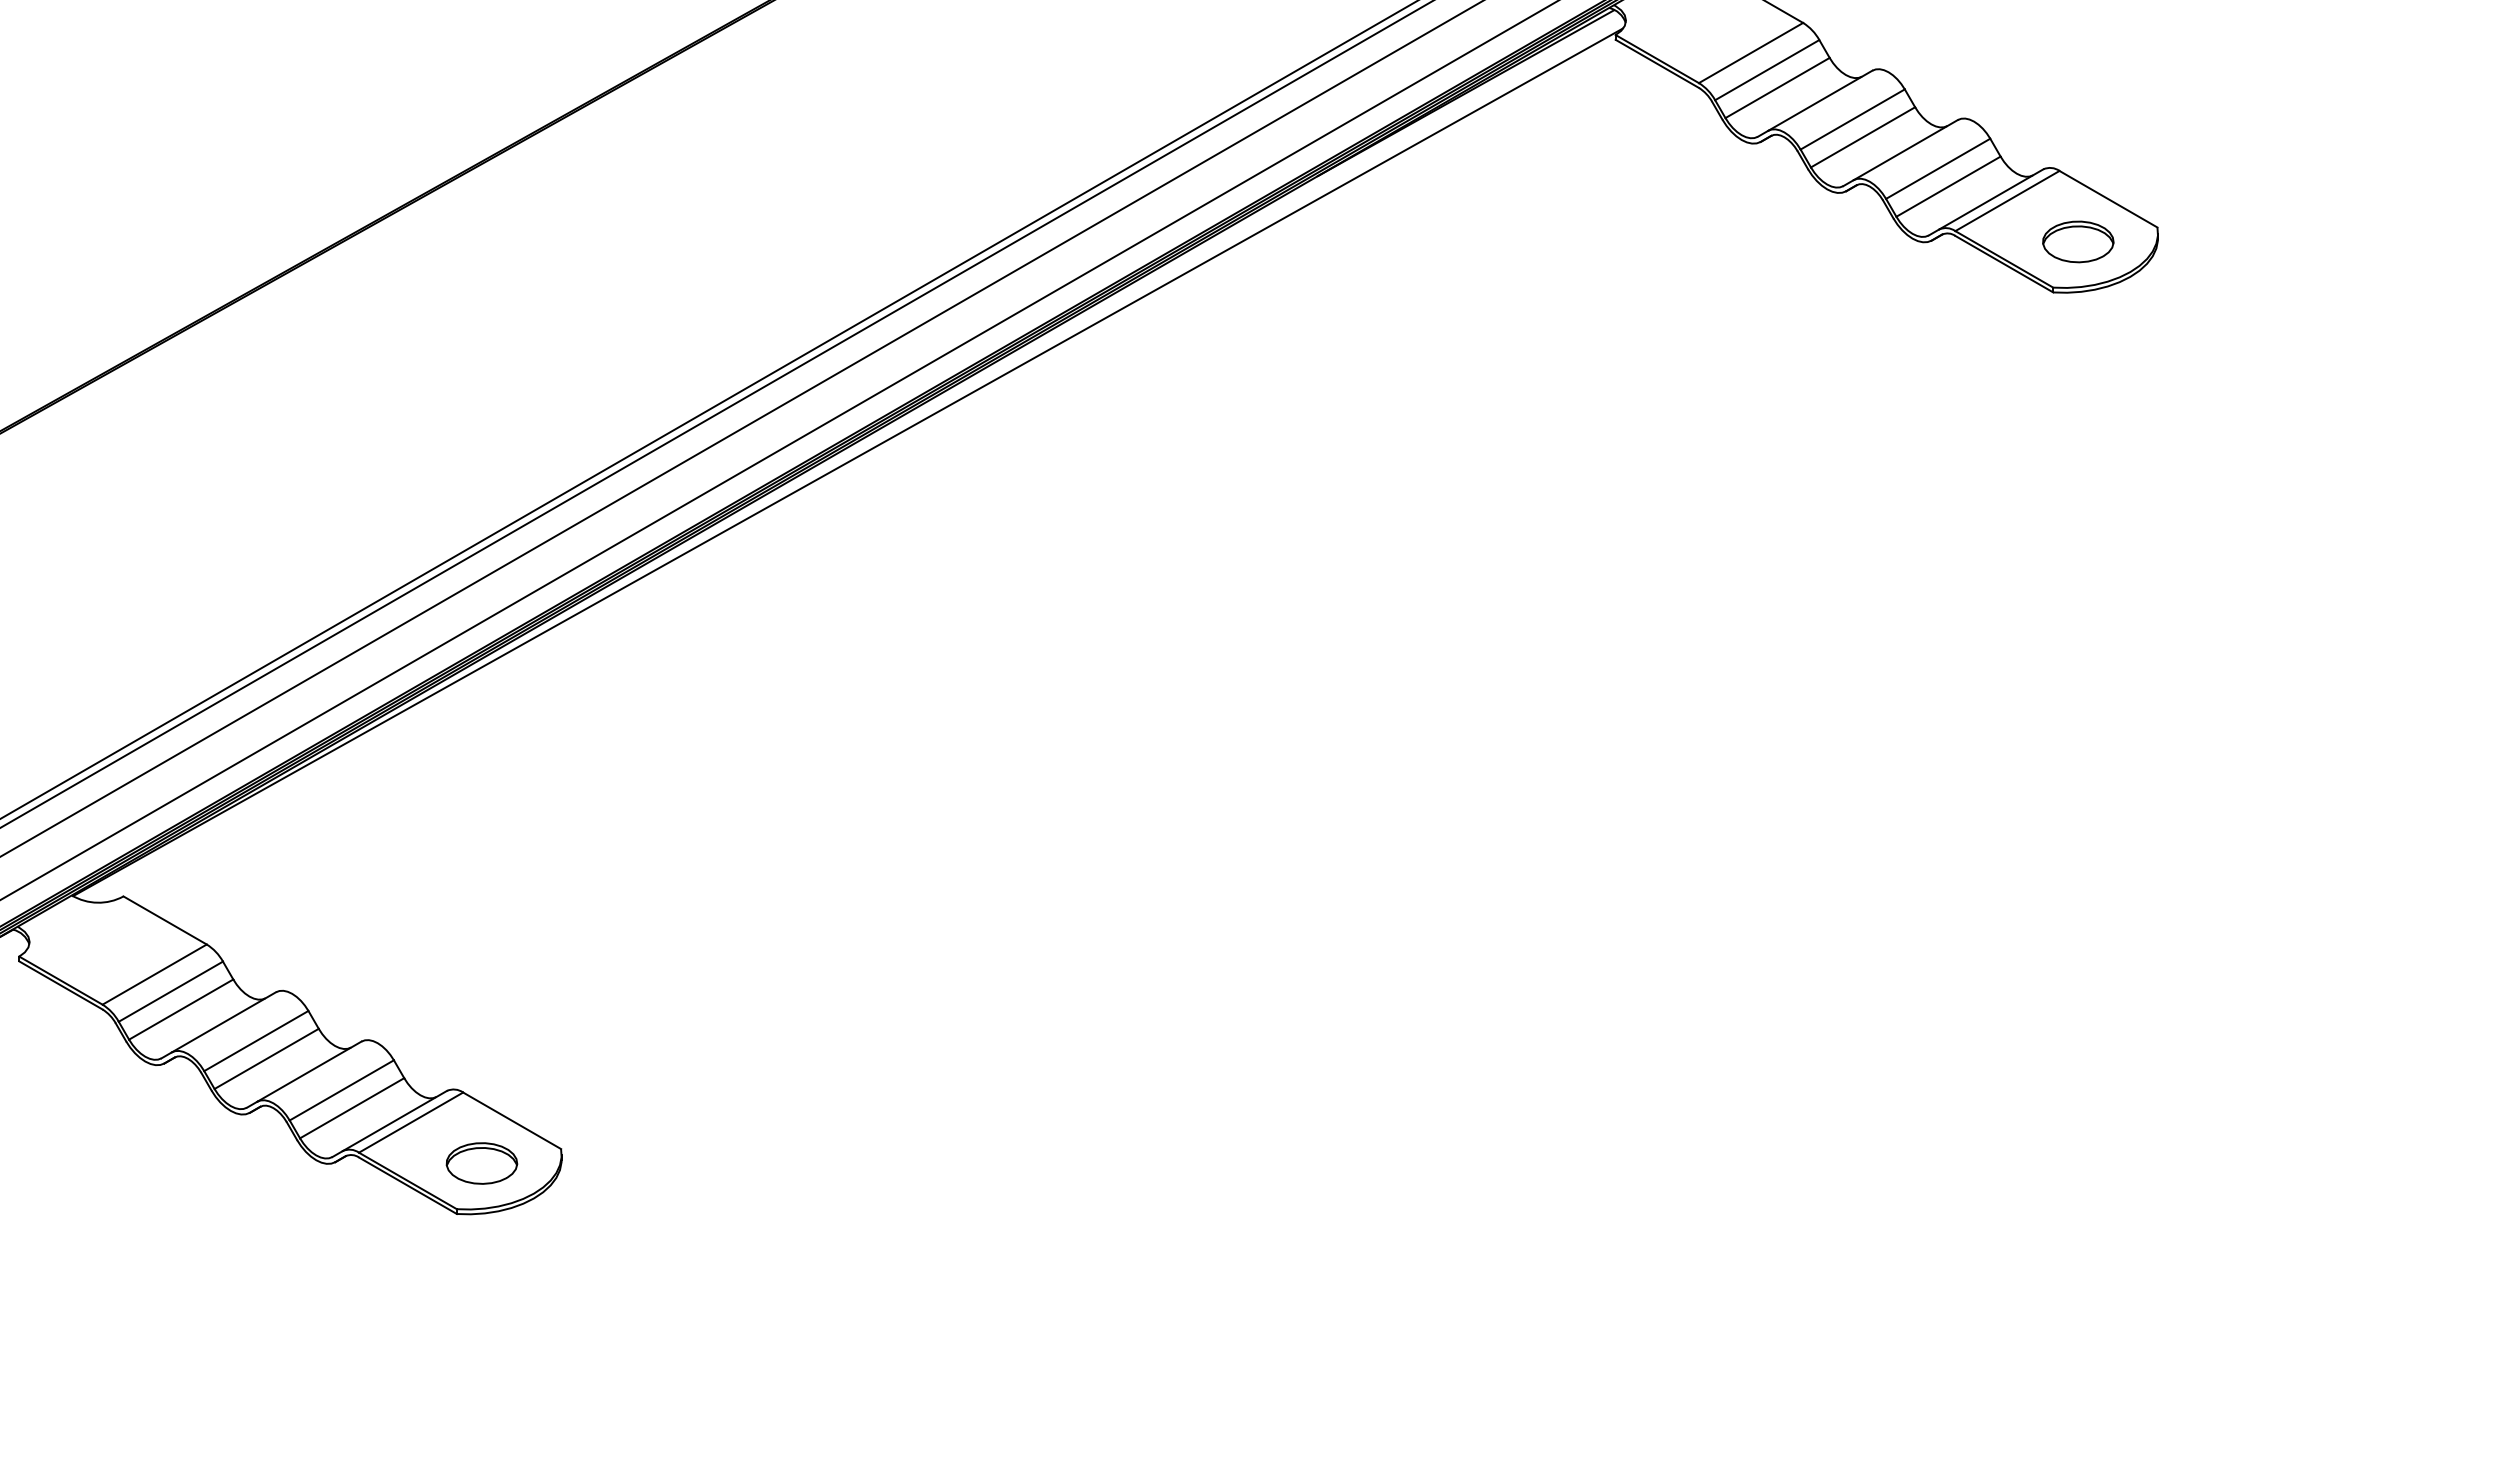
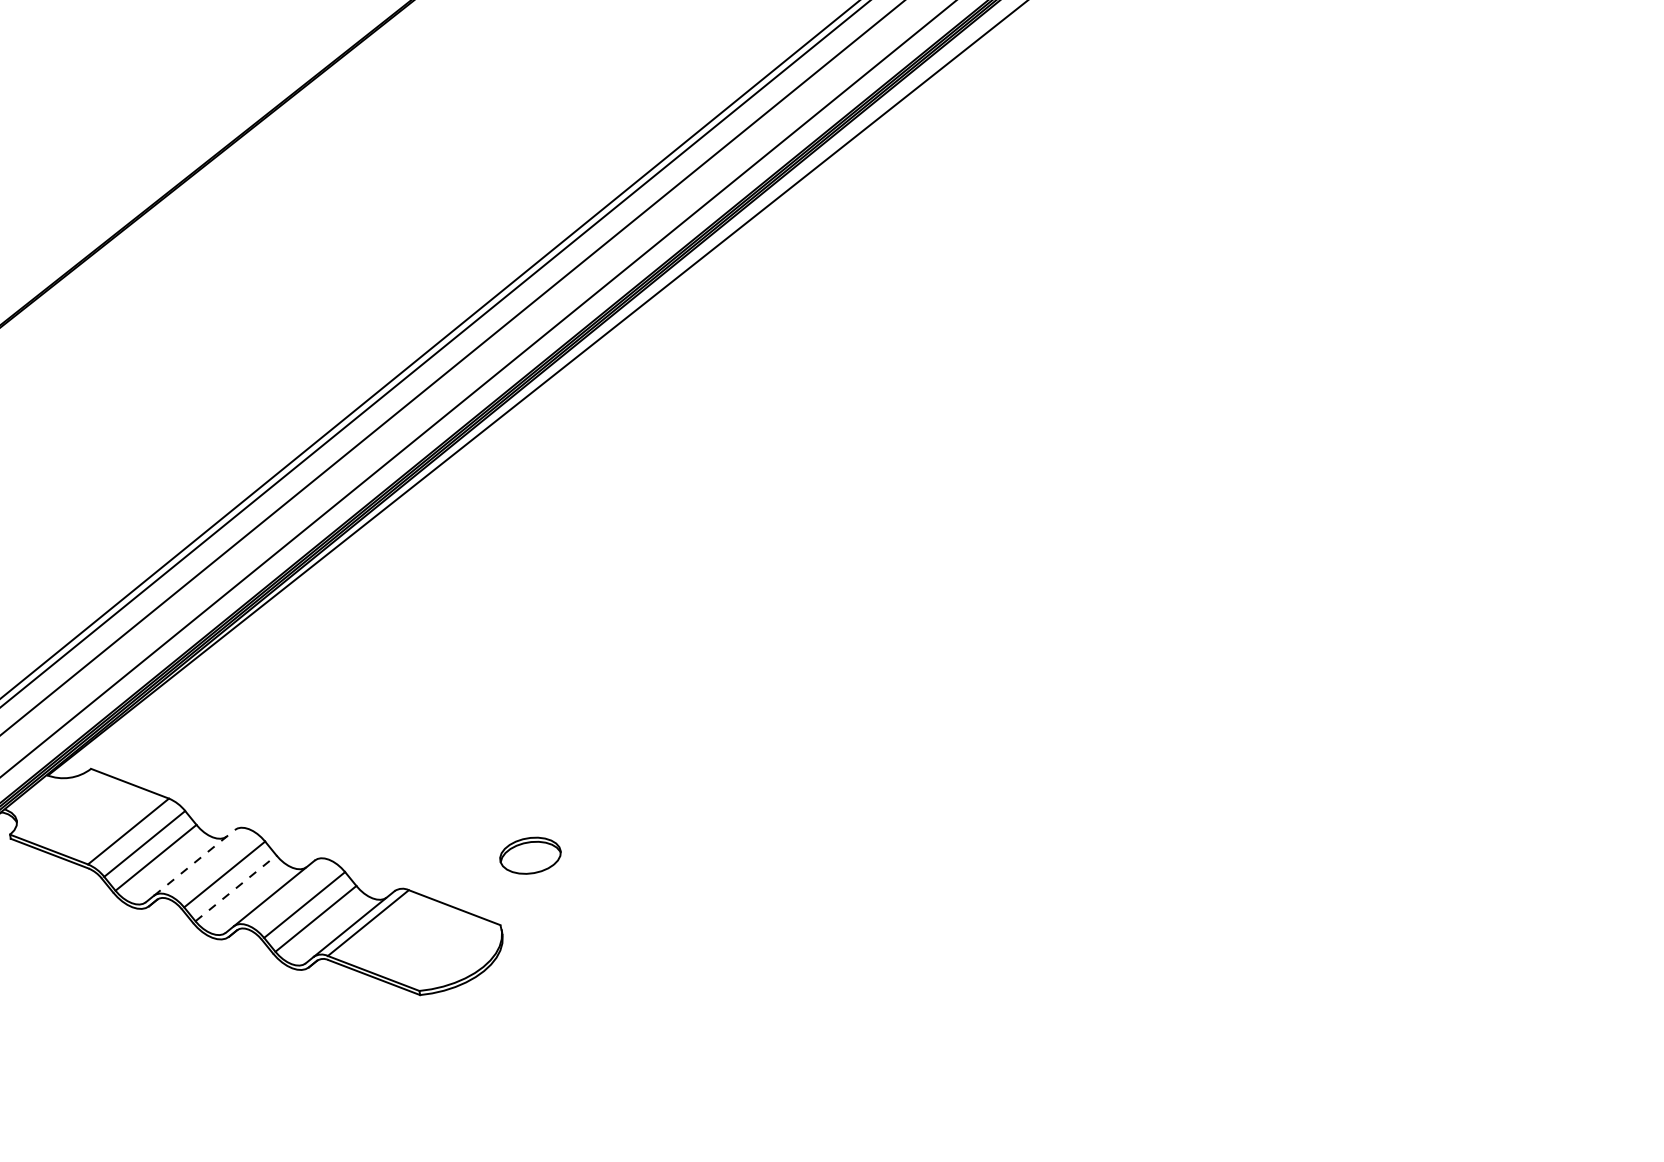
line: (224, 1022) -> (194, 862), solid -> dashed
line: (267, 1058) -> (236, 887), solid -> dashed
part: (481, 1163) -> (530, 855), moved

